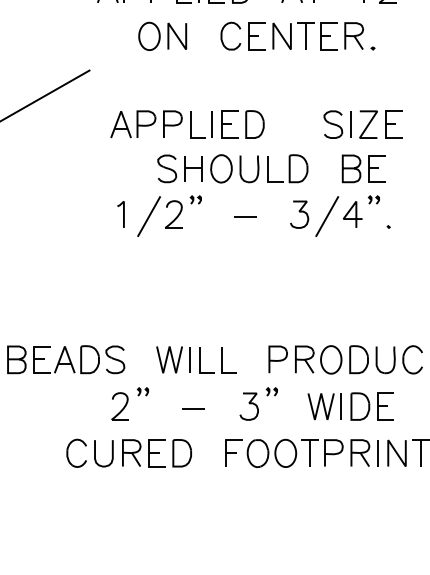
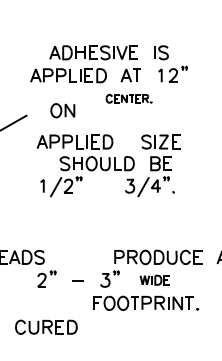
part: (162, 35) -> (62, 110), moved
part: (296, 35) -> (128, 98), size x0.6
line: (245, 215) -> (103, 186), removed
part: (194, 359) -> (78, 257), removed
part: (349, 404) -> (154, 279), size x0.7
part: (129, 451) -> (46, 326), moved

